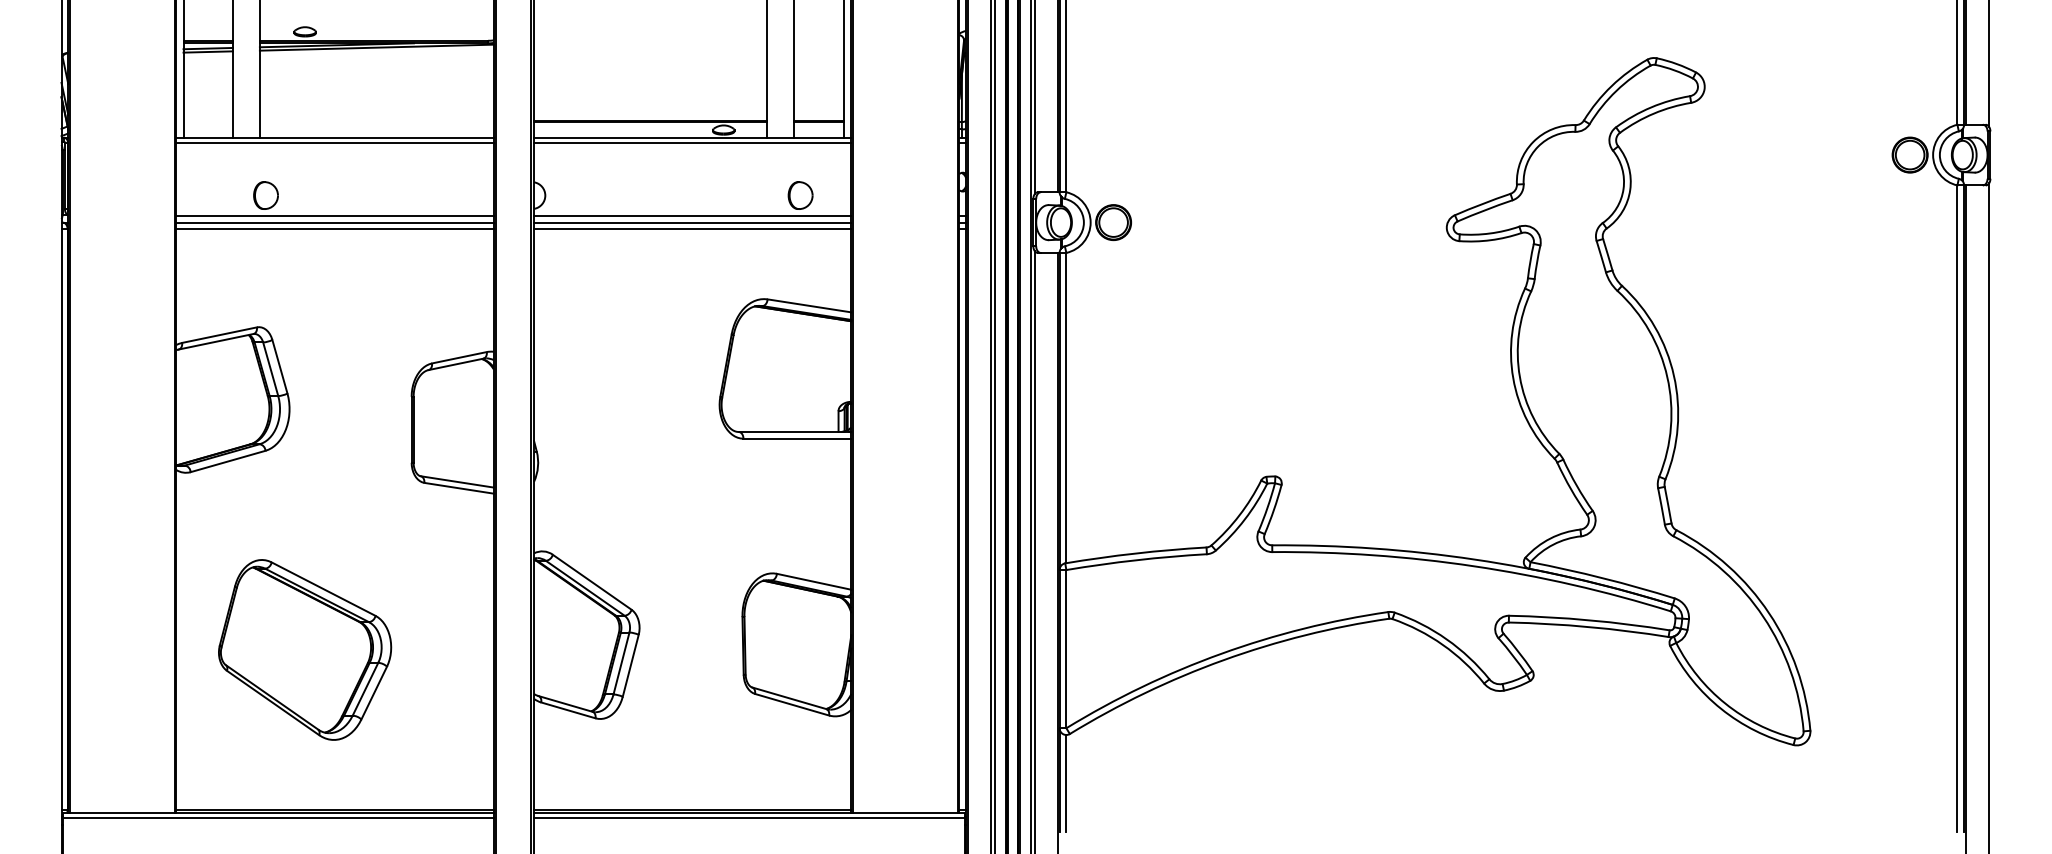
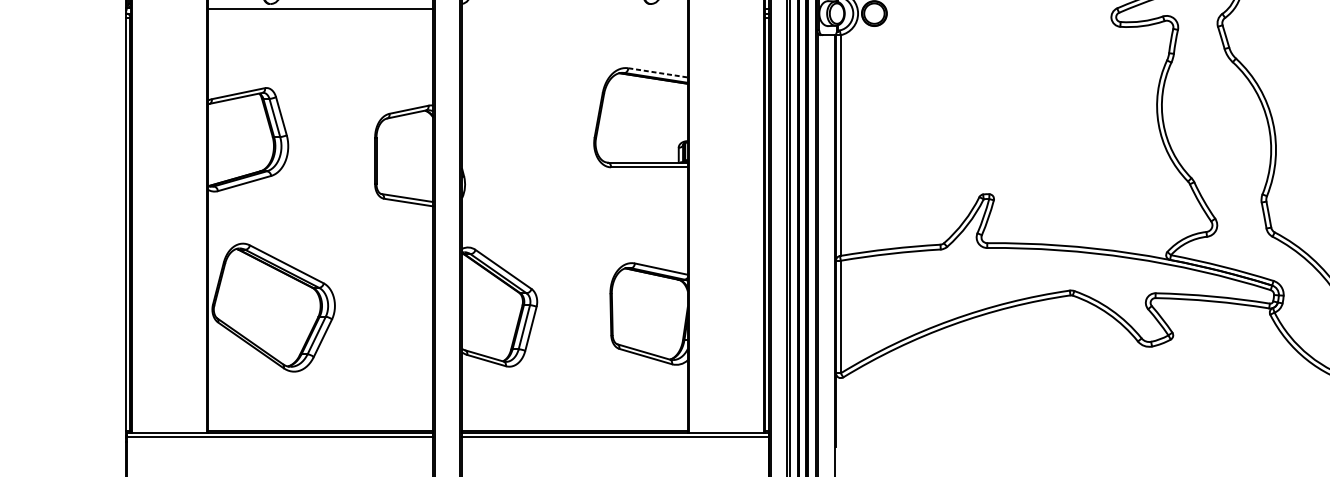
line: (692, 215) -> (574, 8), removed
line: (334, 222) -> (320, 13), removed
line: (692, 222) -> (574, 13), removed
line: (334, 229) -> (320, 18), removed
line: (692, 229) -> (574, 18), removed
line: (809, 305) -> (658, 72), solid -> dashed
part: (305, 649) -> (273, 307), moved
line: (1066, 782) -> (840, 411), removed

